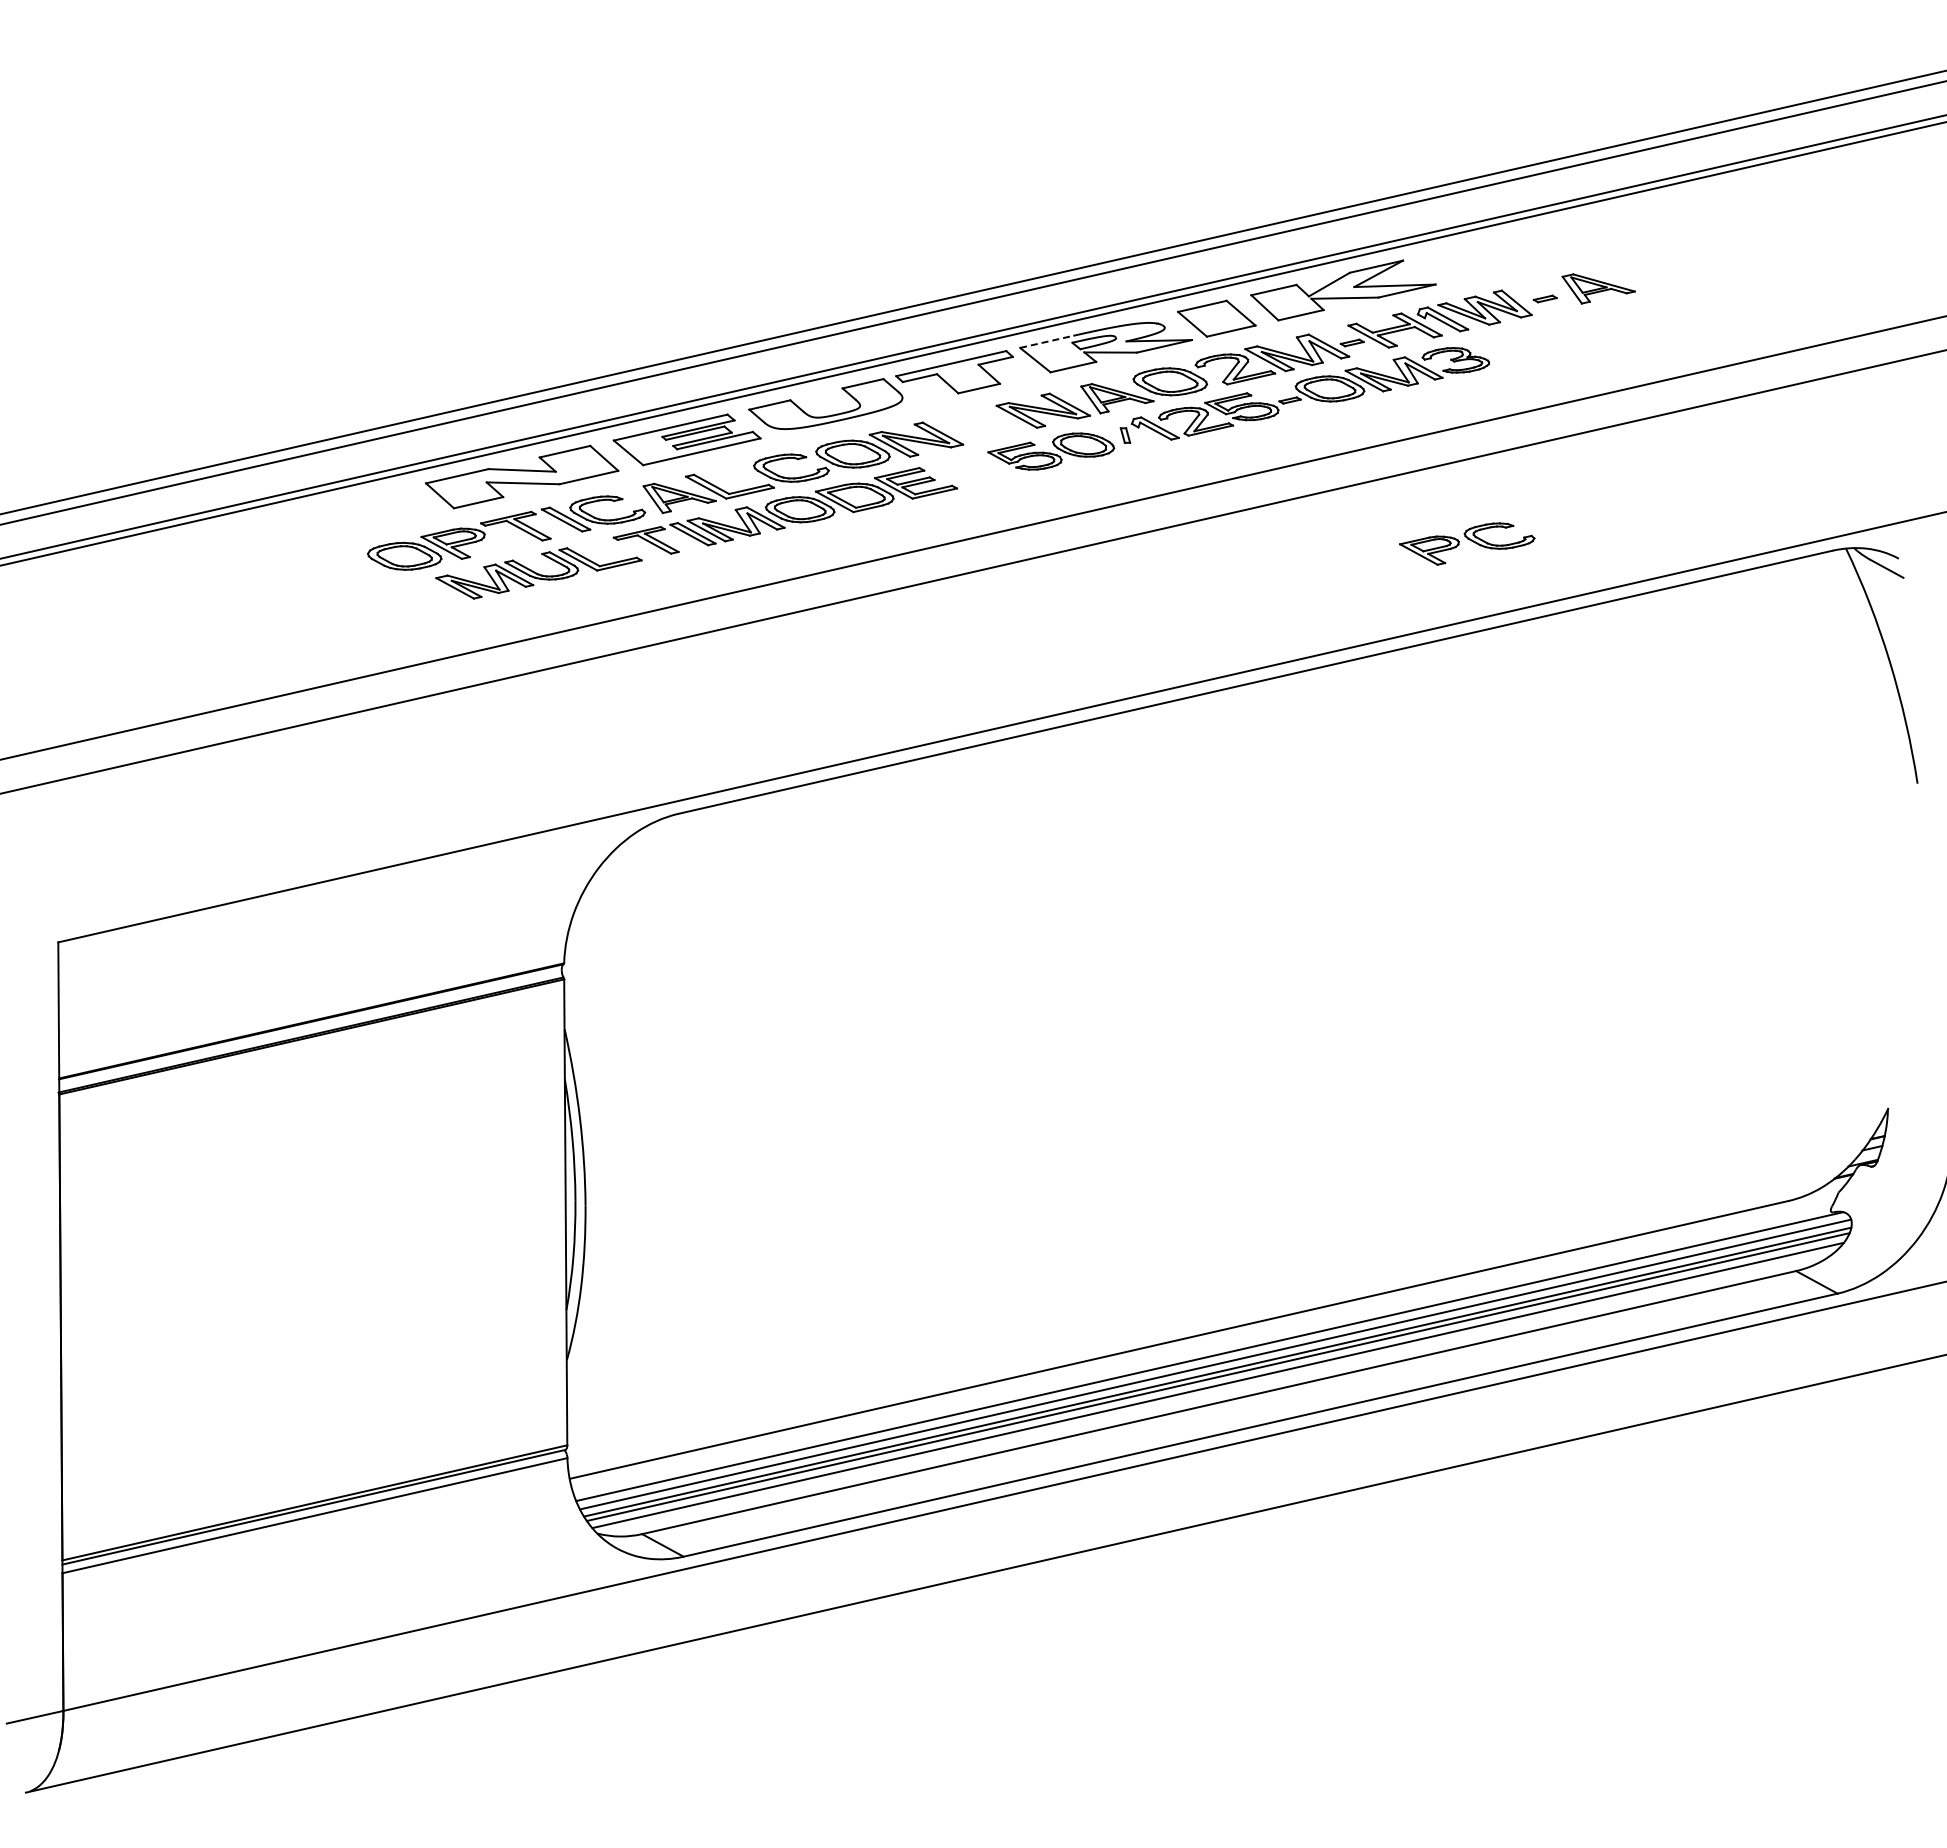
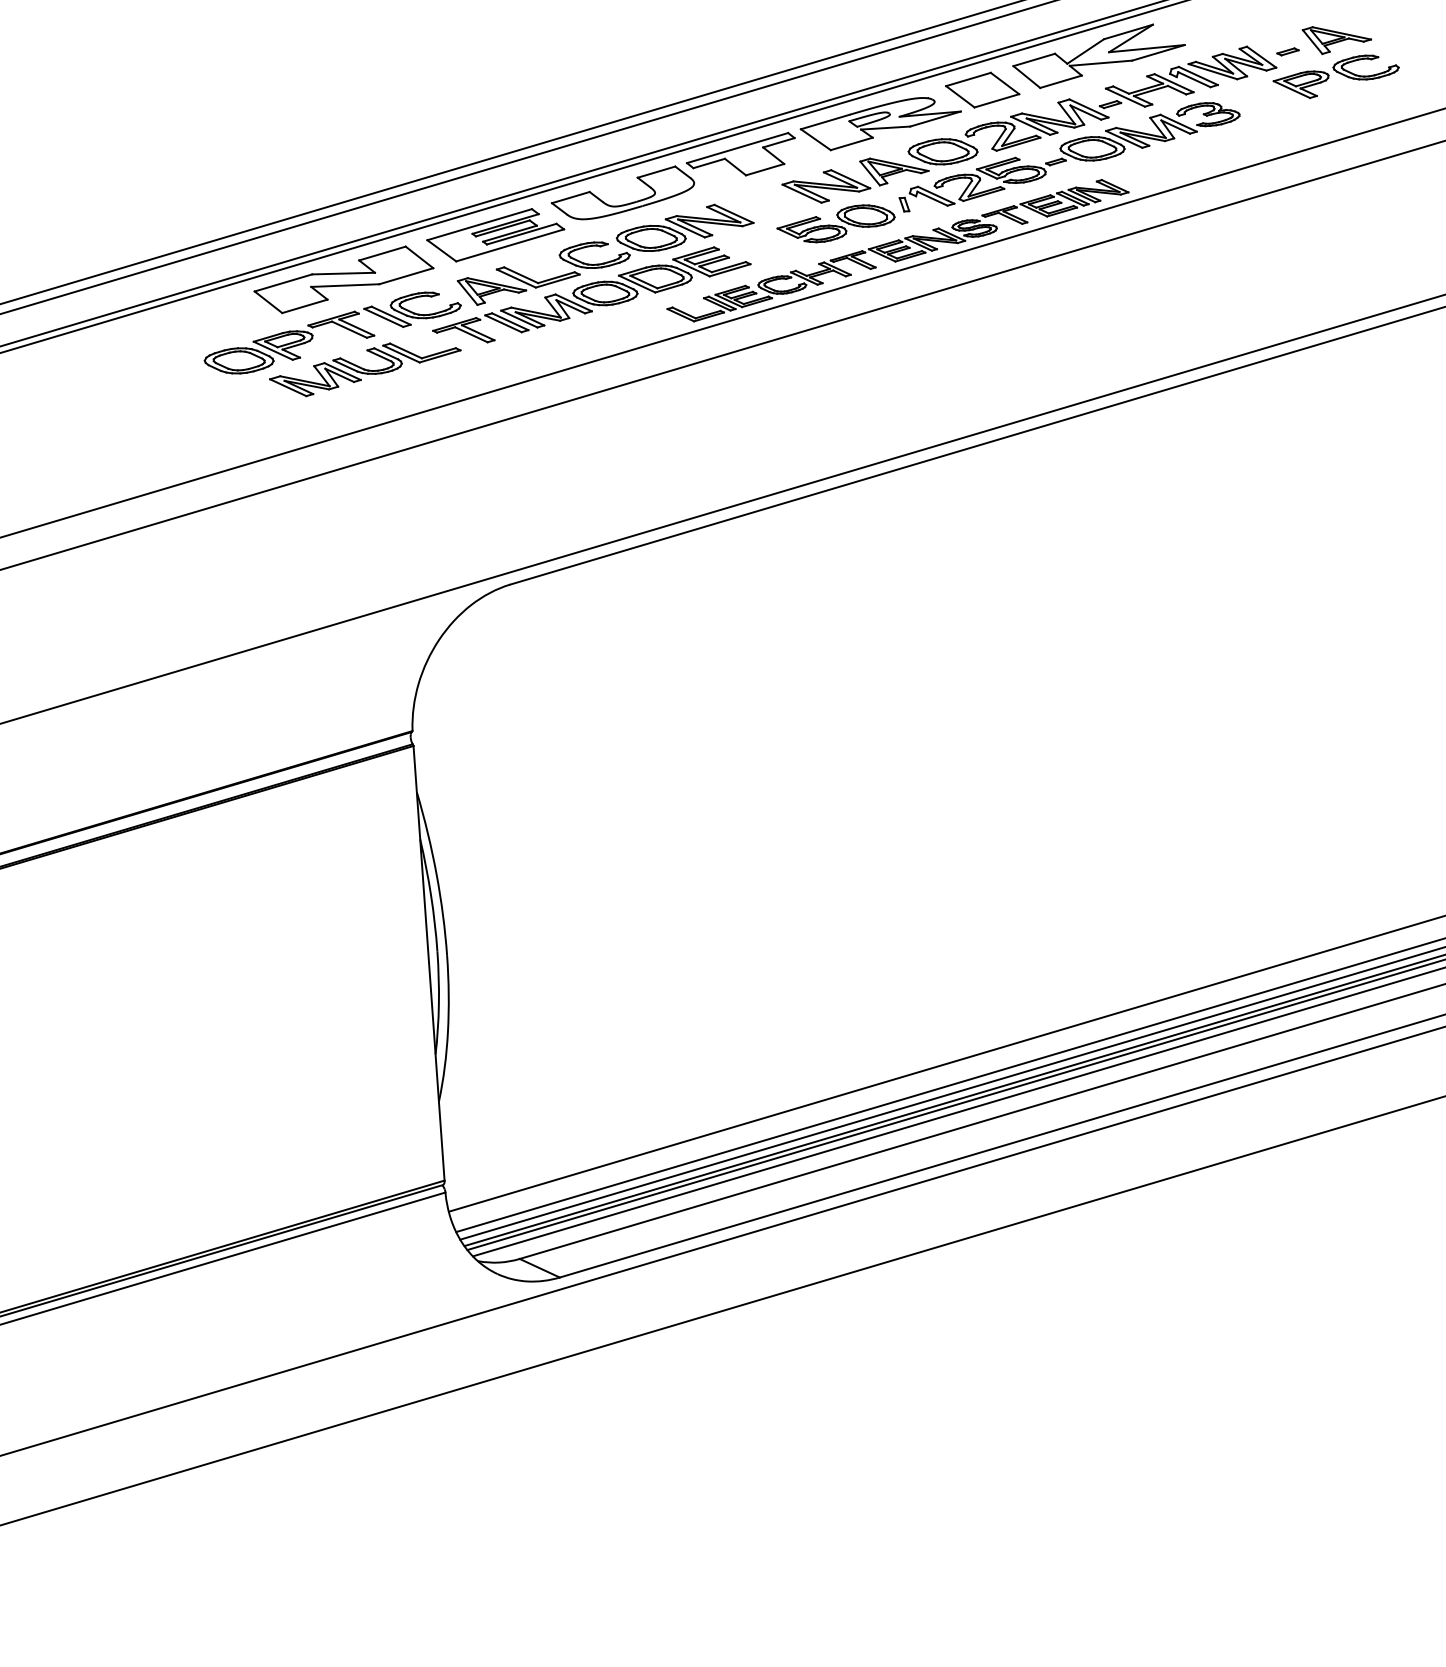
line: (1047, 341) -> (826, 121), dashed -> solid
part: (1115, 483) -> (898, 250), added
part: (1467, 543) -> (1336, 76), moved

